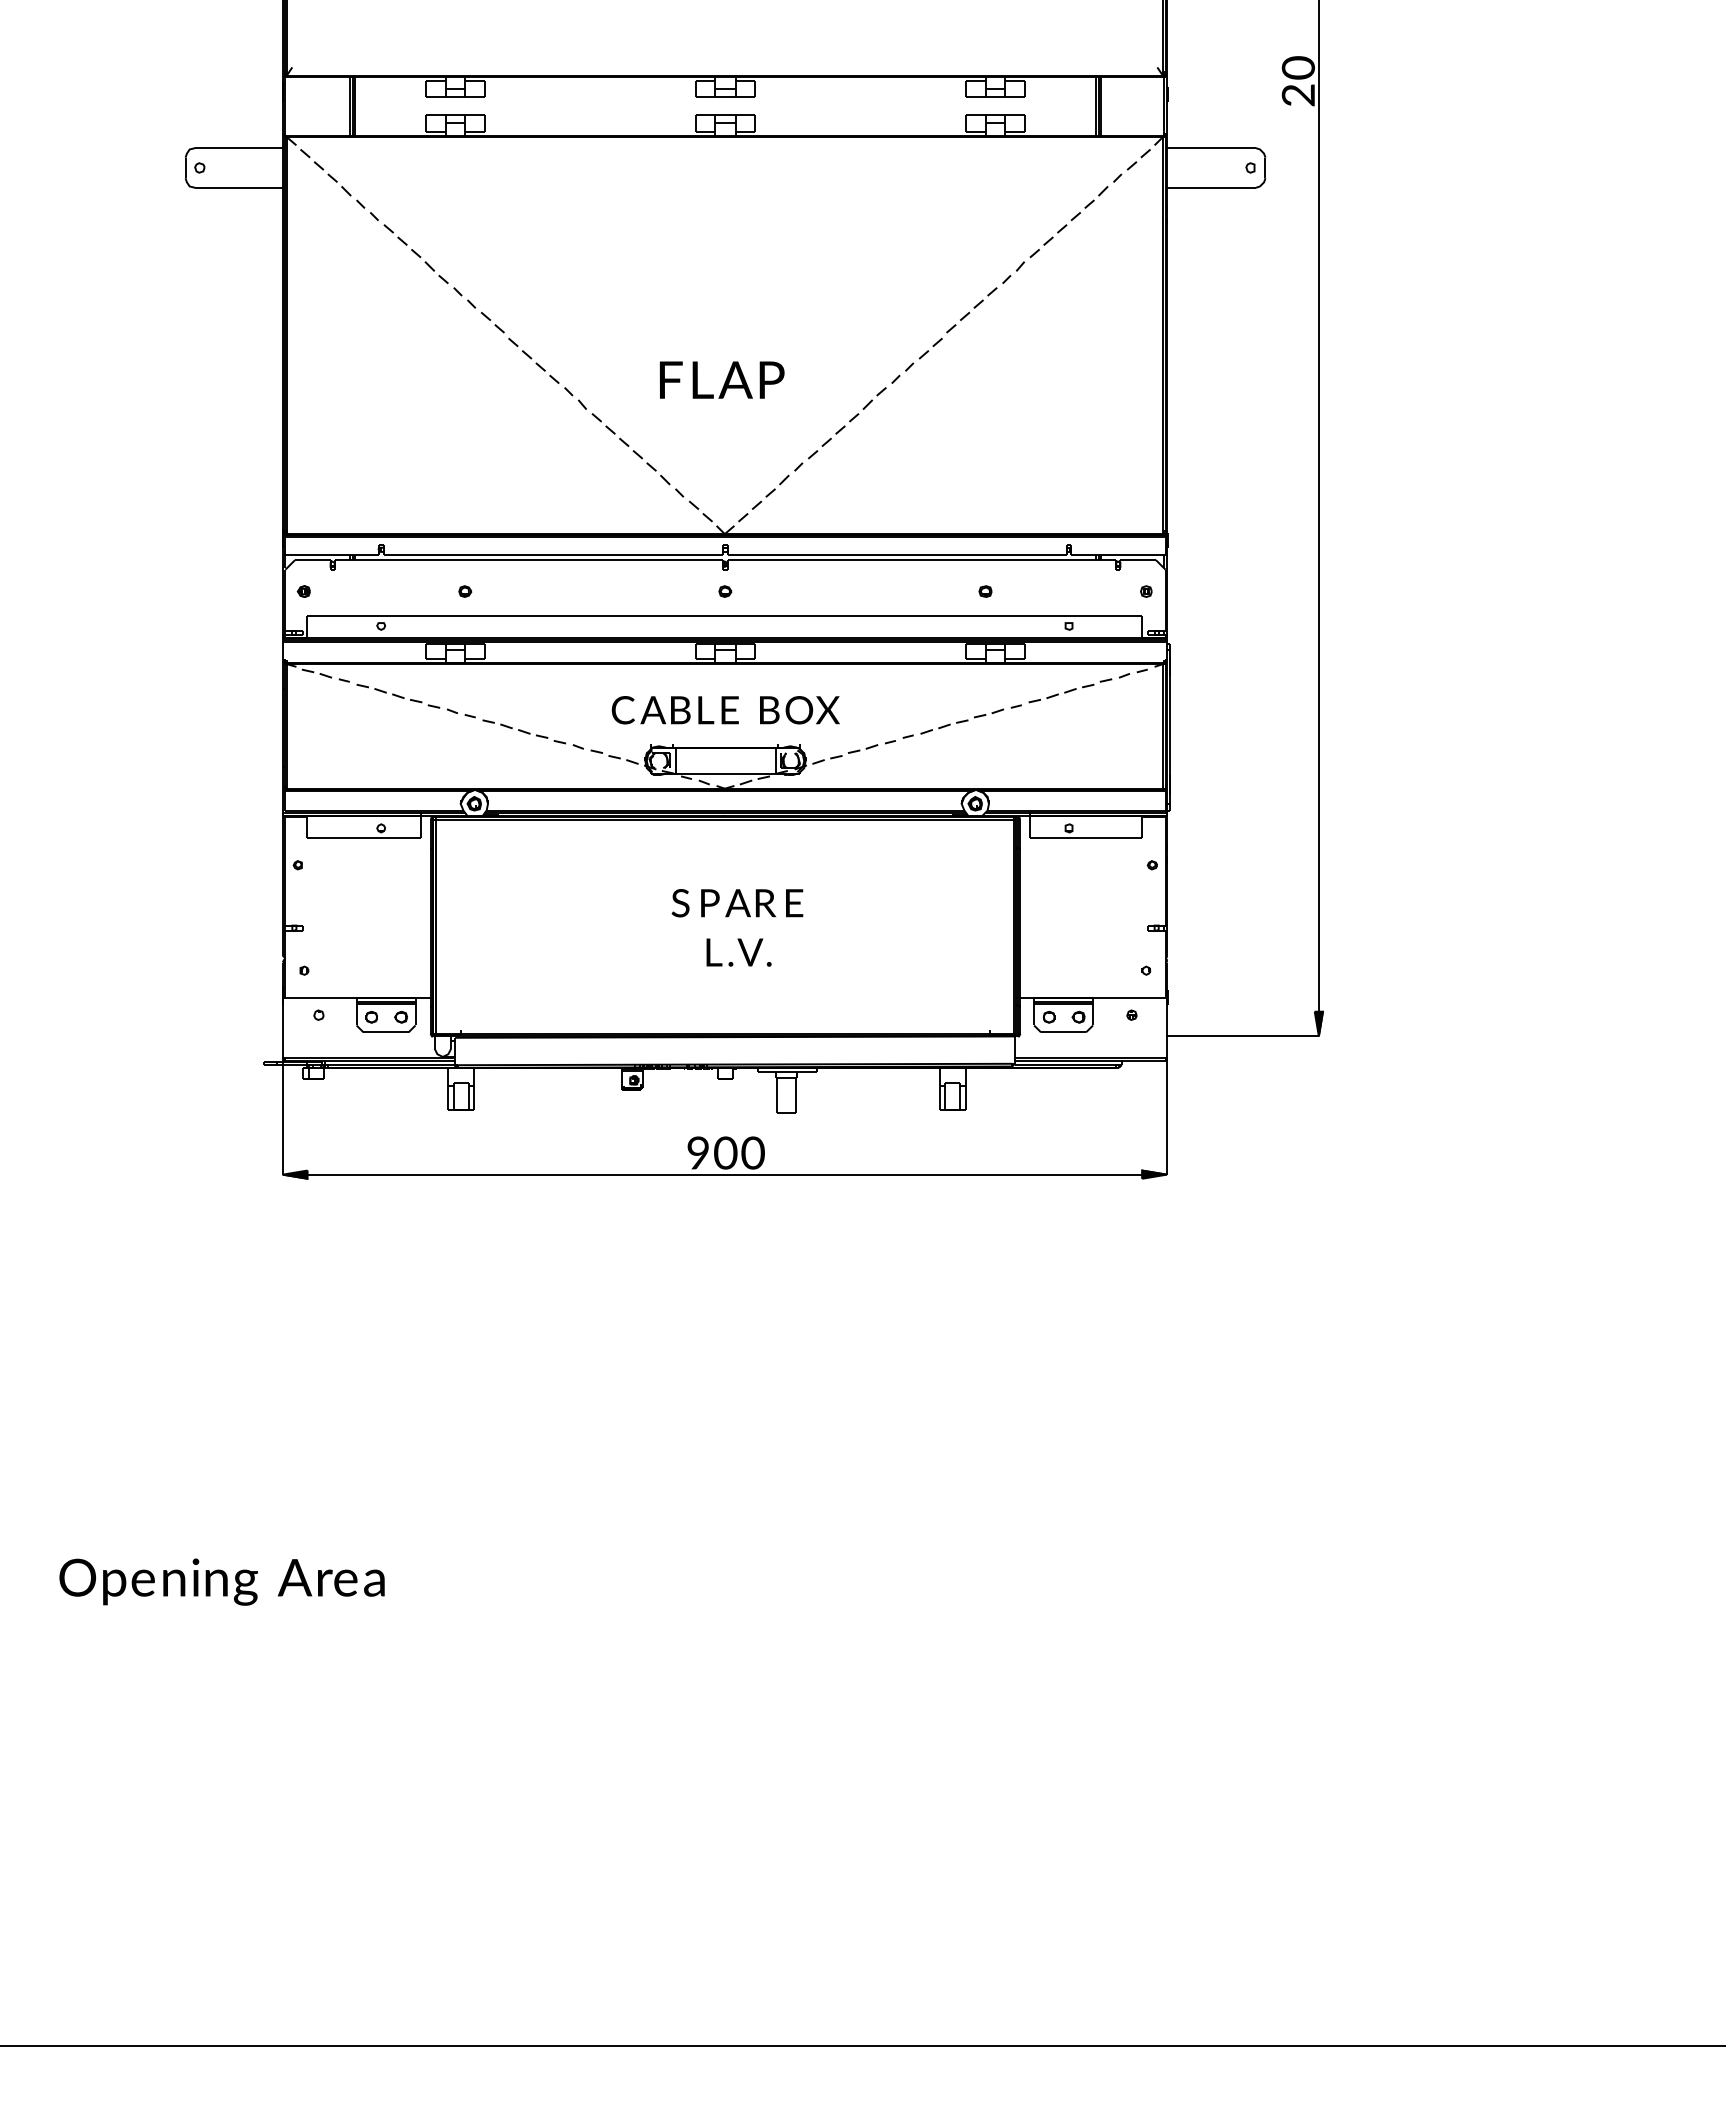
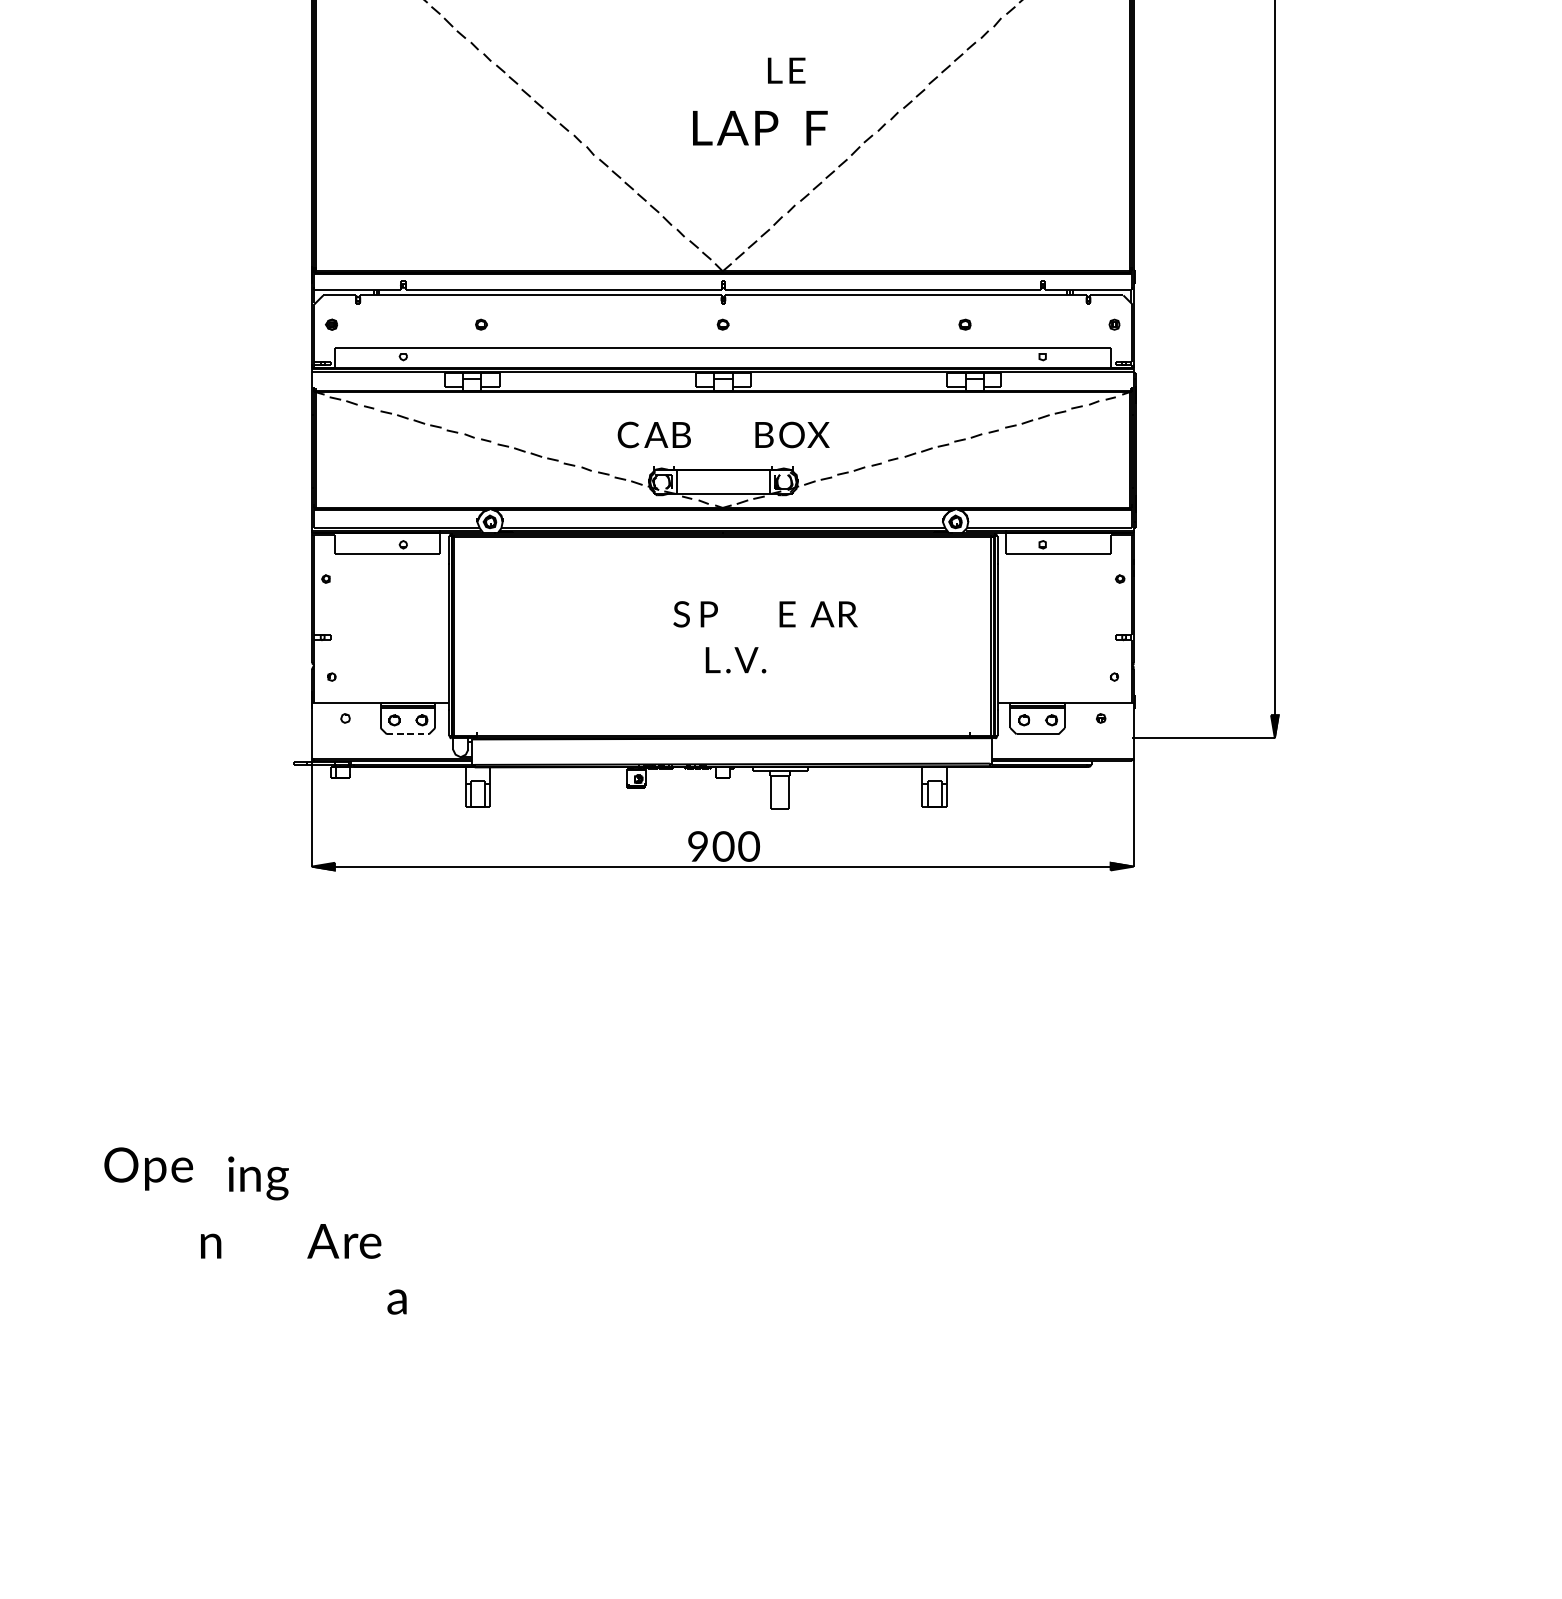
text: (671, 379) -> (817, 127), moved
text: (718, 710) -> (786, 70), moved
text: (750, 903) -> (833, 614), moved
line: (386, 1032) -> (408, 734), solid -> dashed
text: (106, 1581) -> (148, 1168), moved
text: (224, 1581) -> (257, 1177), moved
text: (374, 1582) -> (397, 1301), moved

